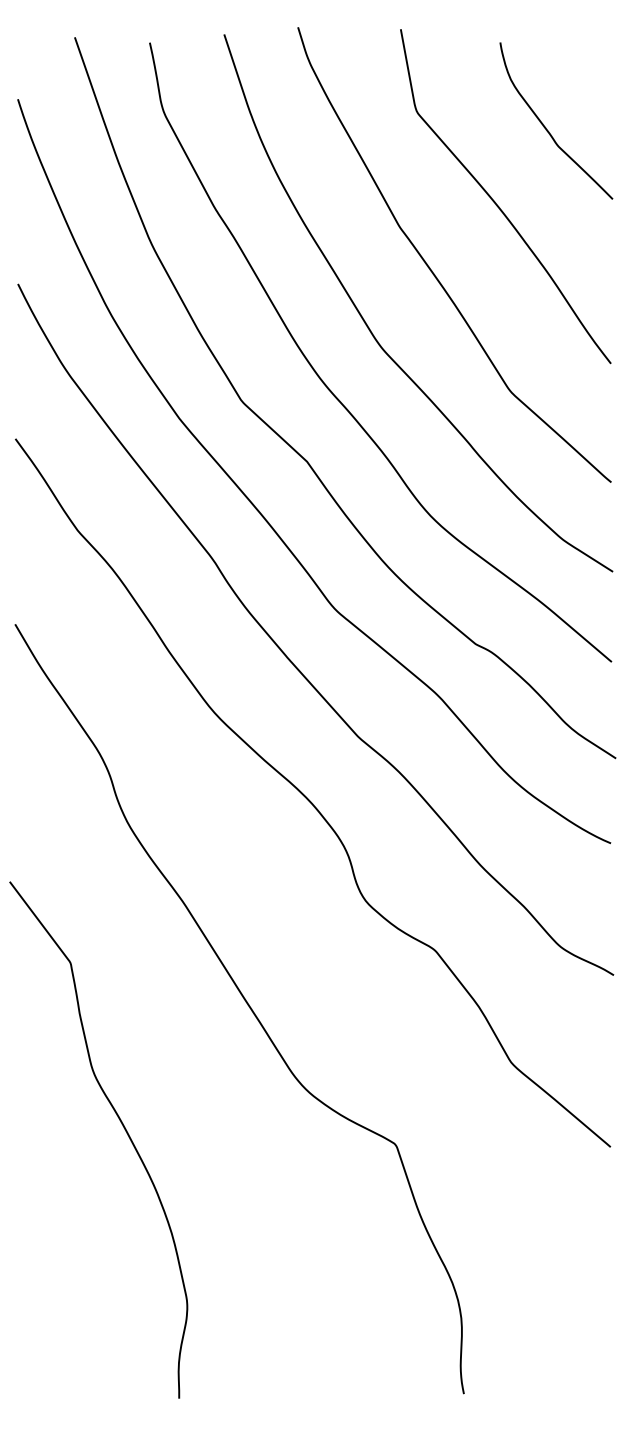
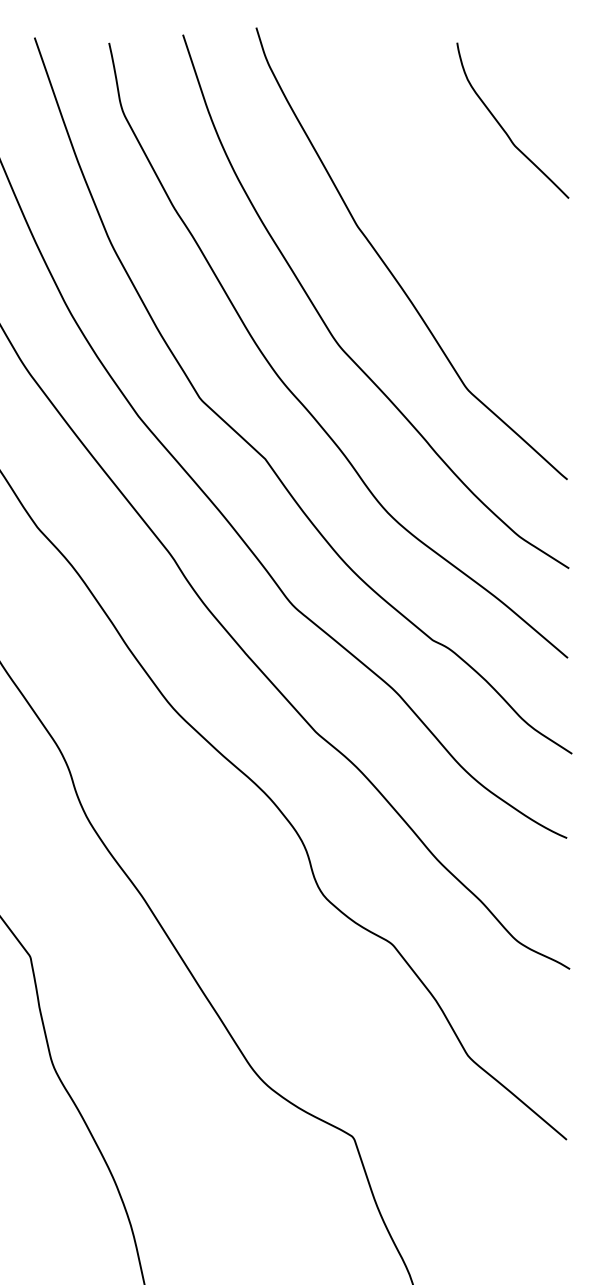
curve: (495, 201) -> (452, 200), removed

